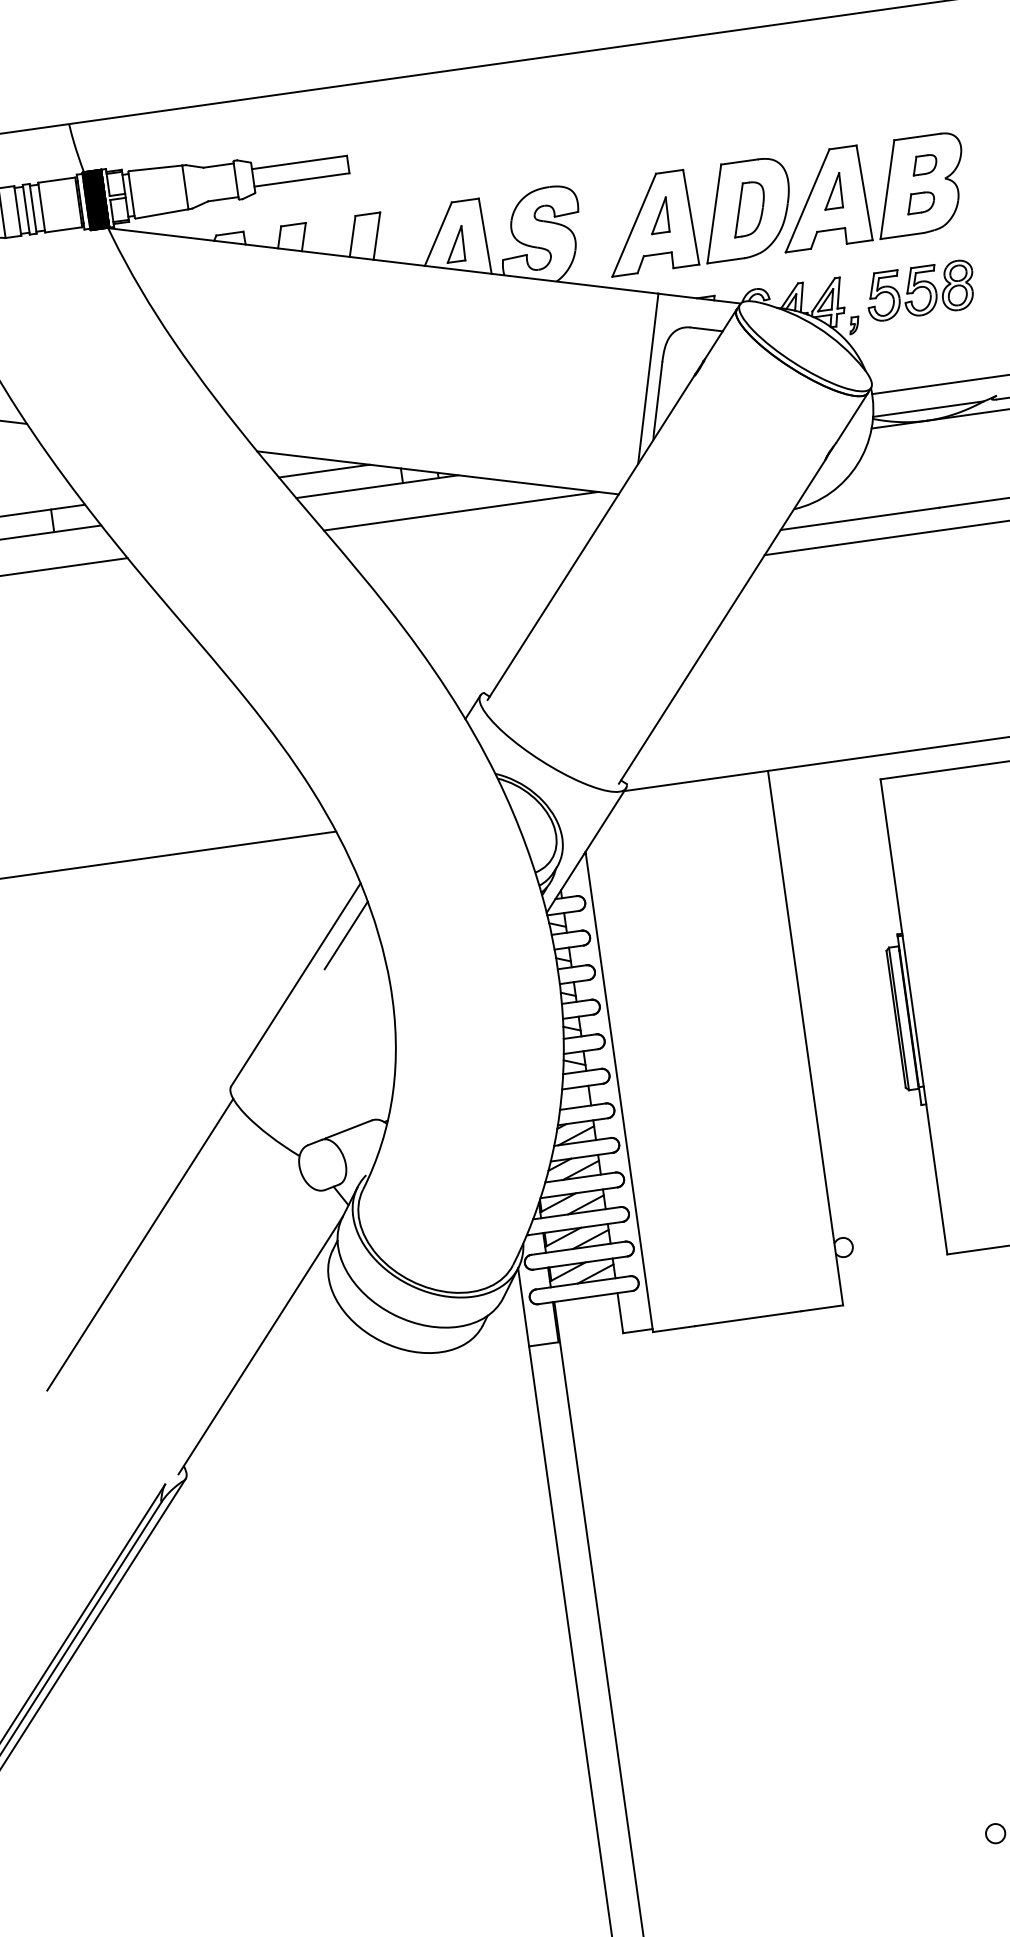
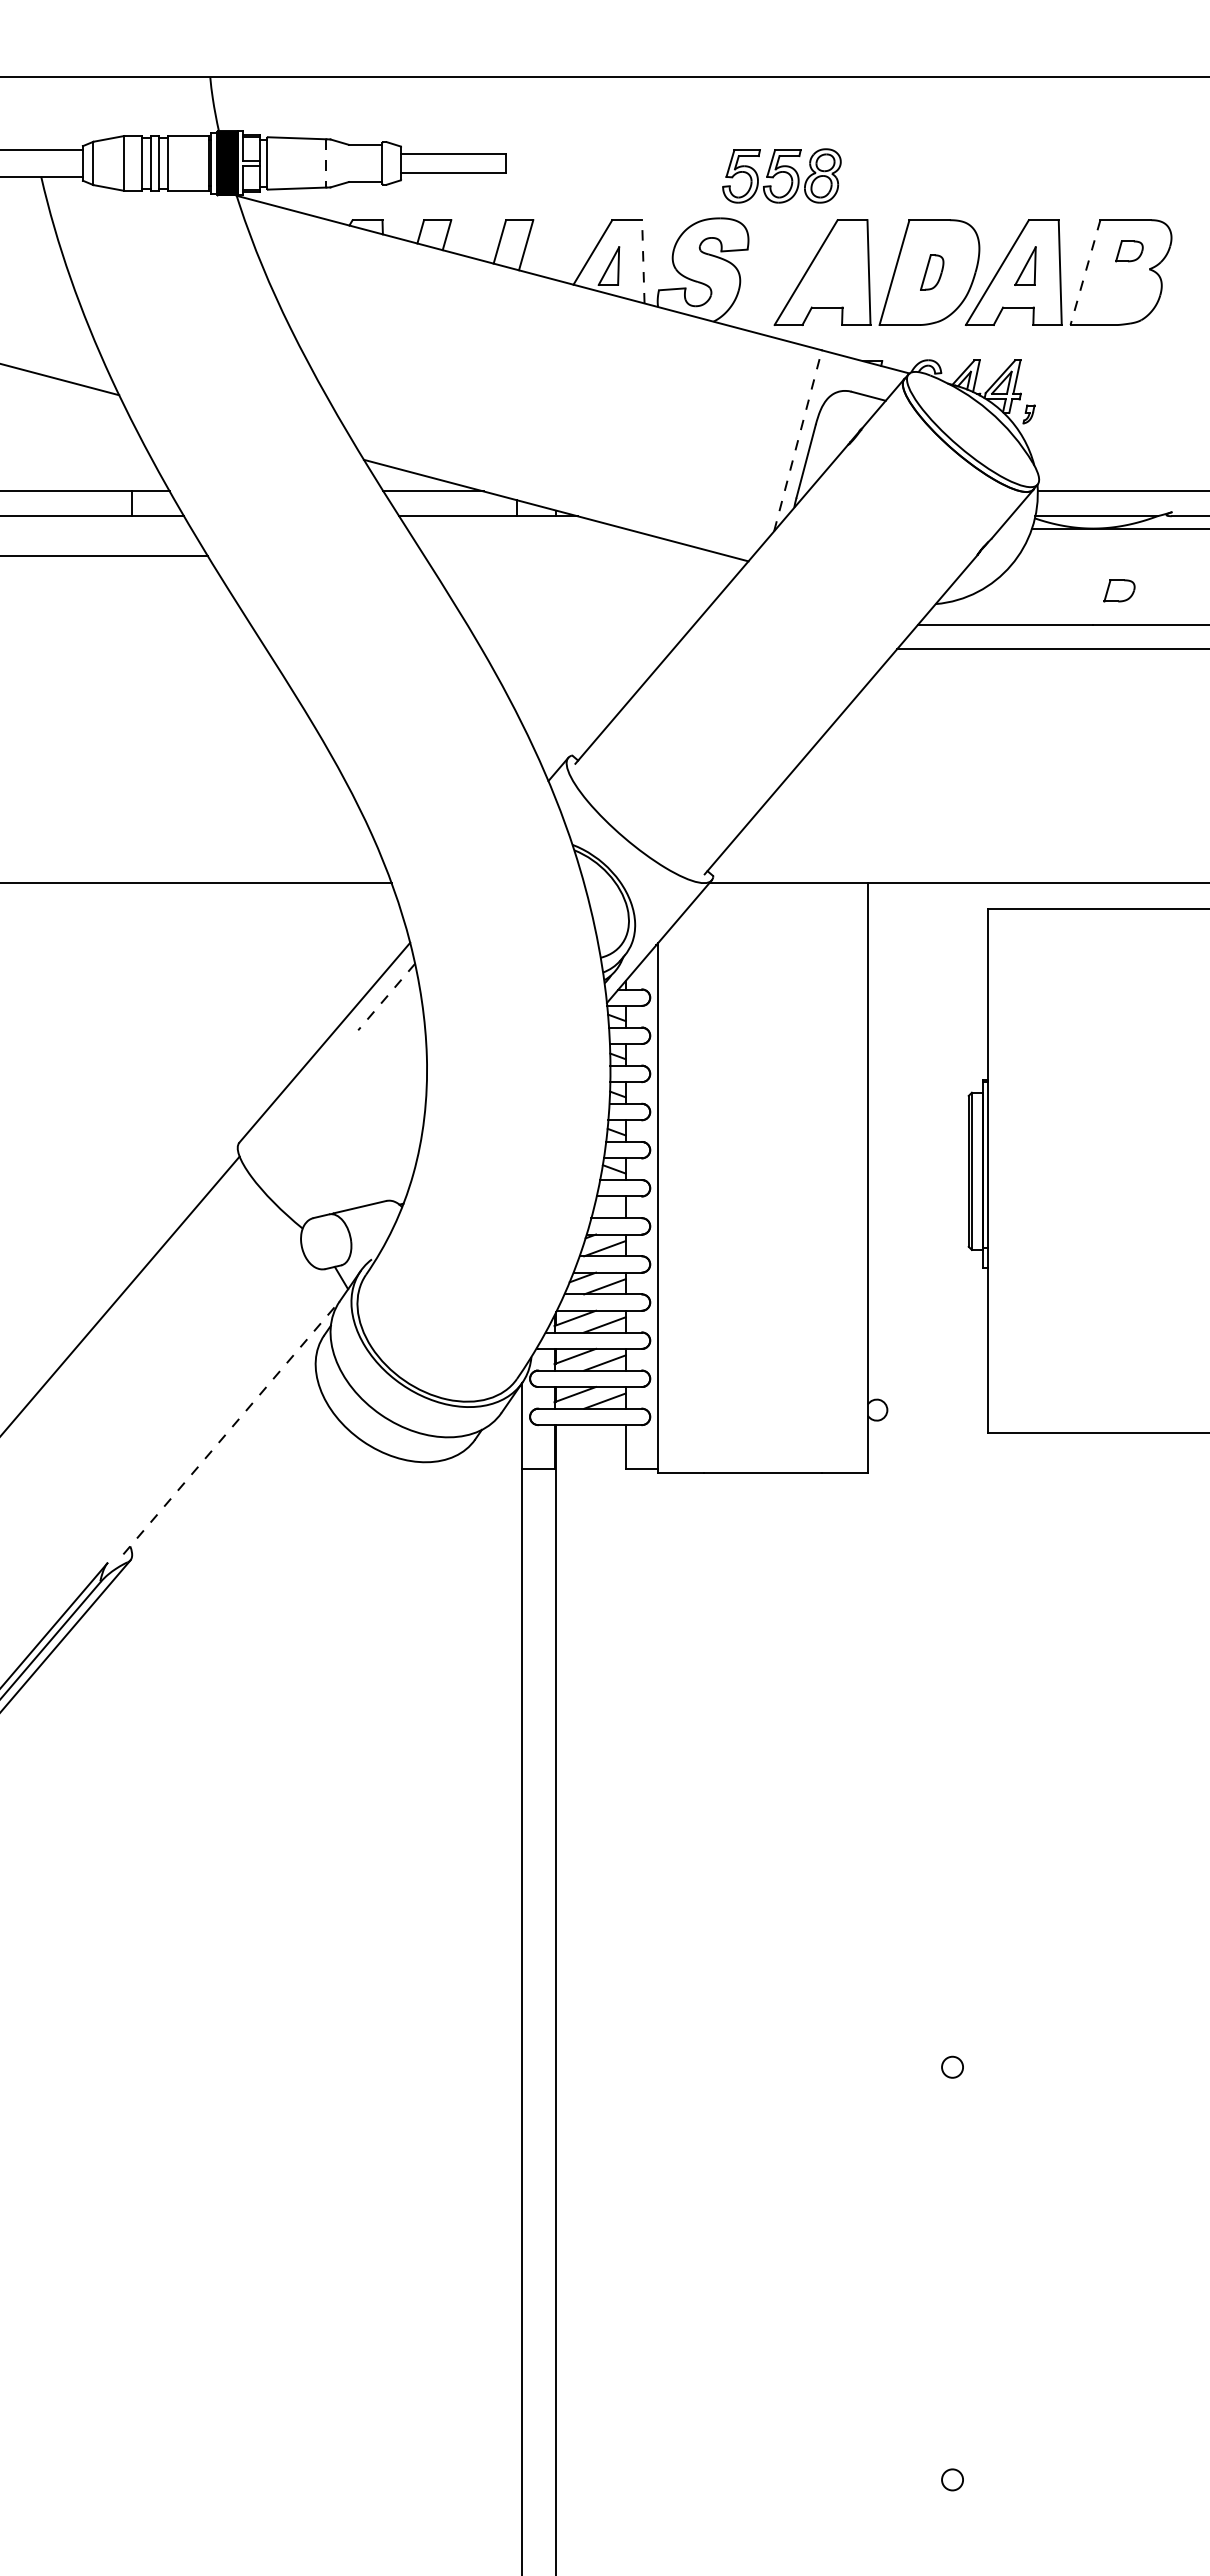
line: (185, 187) -> (326, 163), solid -> dashed
line: (887, 190) -> (1085, 273), solid -> dashed
part: (920, 202) -> (1119, 590), moved
part: (747, 209) -> (931, 272), size x0.6
part: (659, 215) -> (834, 265), removed
line: (485, 235) -> (643, 261), solid -> dashed
part: (920, 290) -> (781, 175), moved
line: (648, 378) -> (798, 440), solid -> dashed
line: (461, 511) -> (575, 555), removed
line: (346, 935) -> (386, 997), solid -> dashed
line: (260, 1345) -> (231, 1427), solid -> dashed

